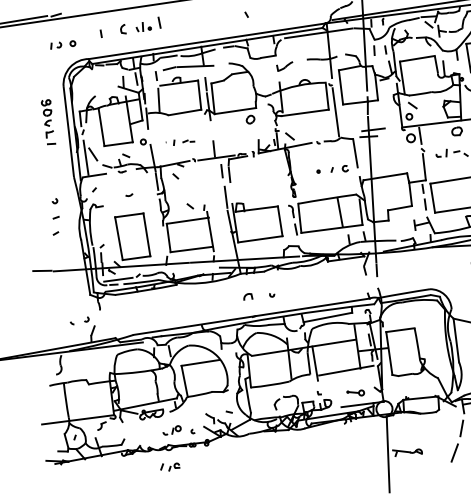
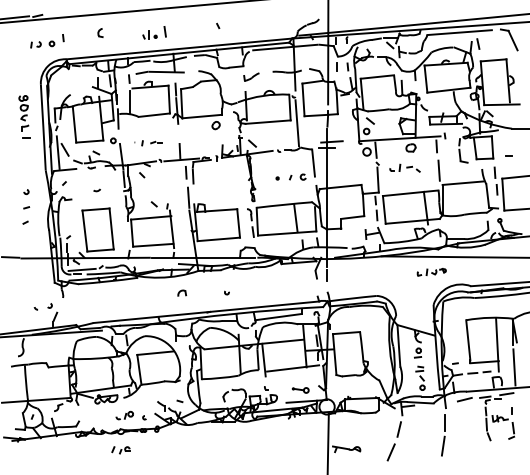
part: (148, 24) -> (154, 32), moved
line: (101, 34) -> (63, 38), moved
part: (248, 296) -> (182, 292), moved

